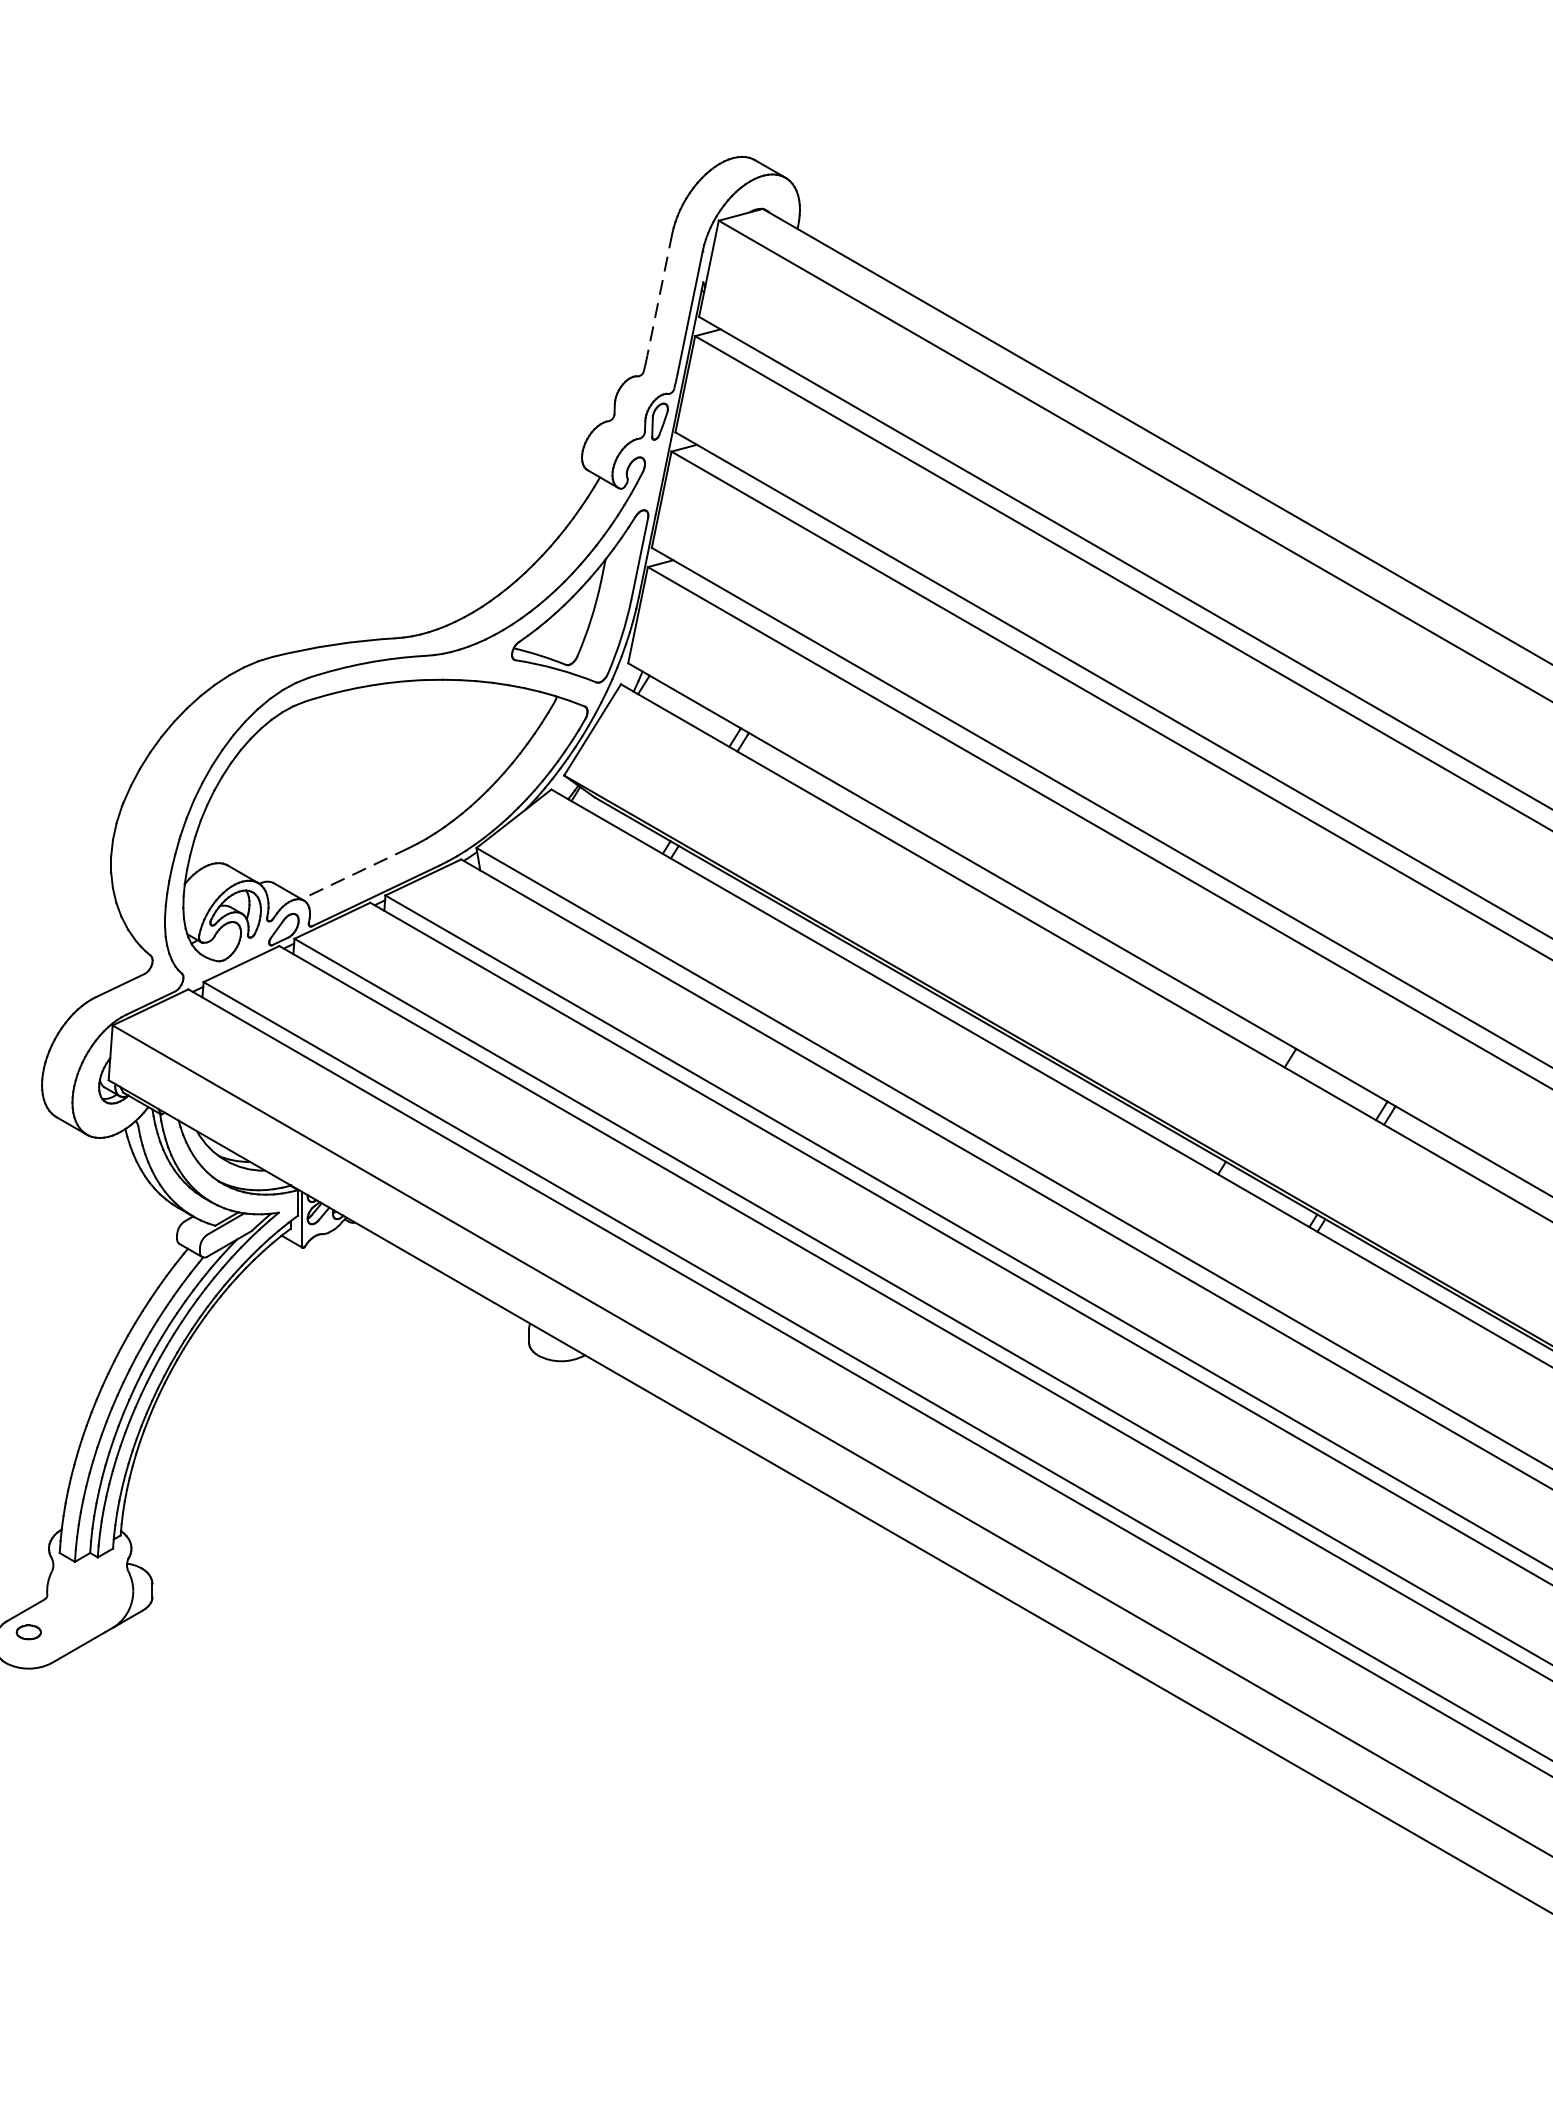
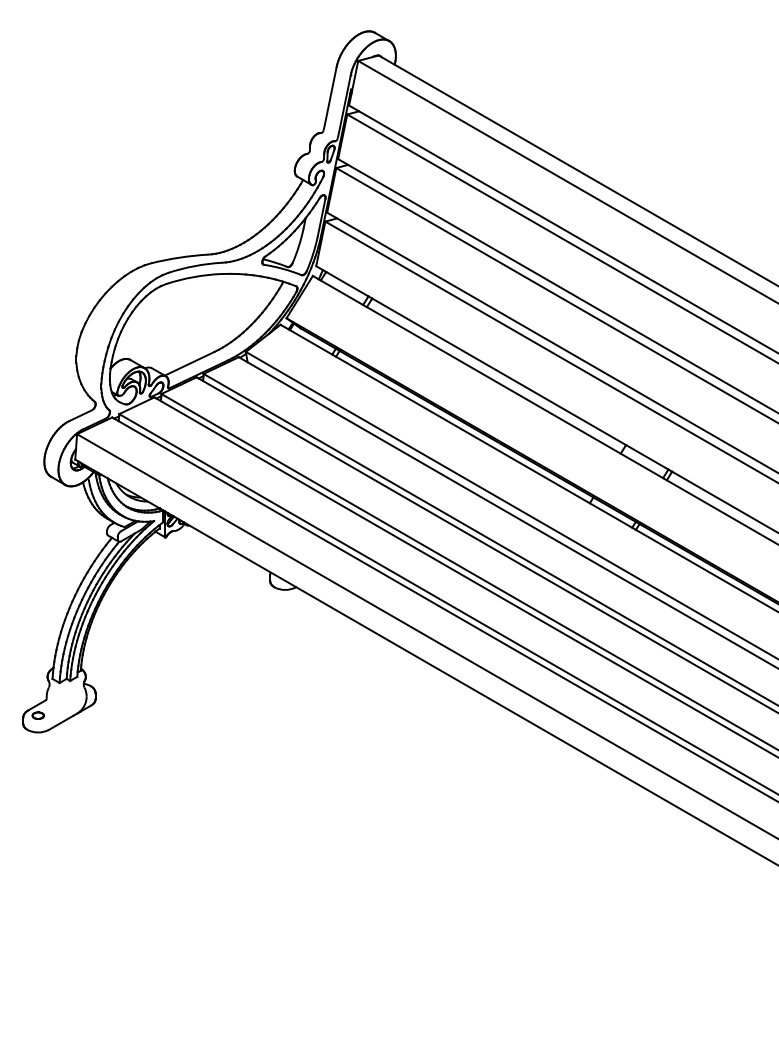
line: (658, 295) -> (330, 95), dashed -> solid
line: (354, 873) -> (189, 363), dashed -> solid

